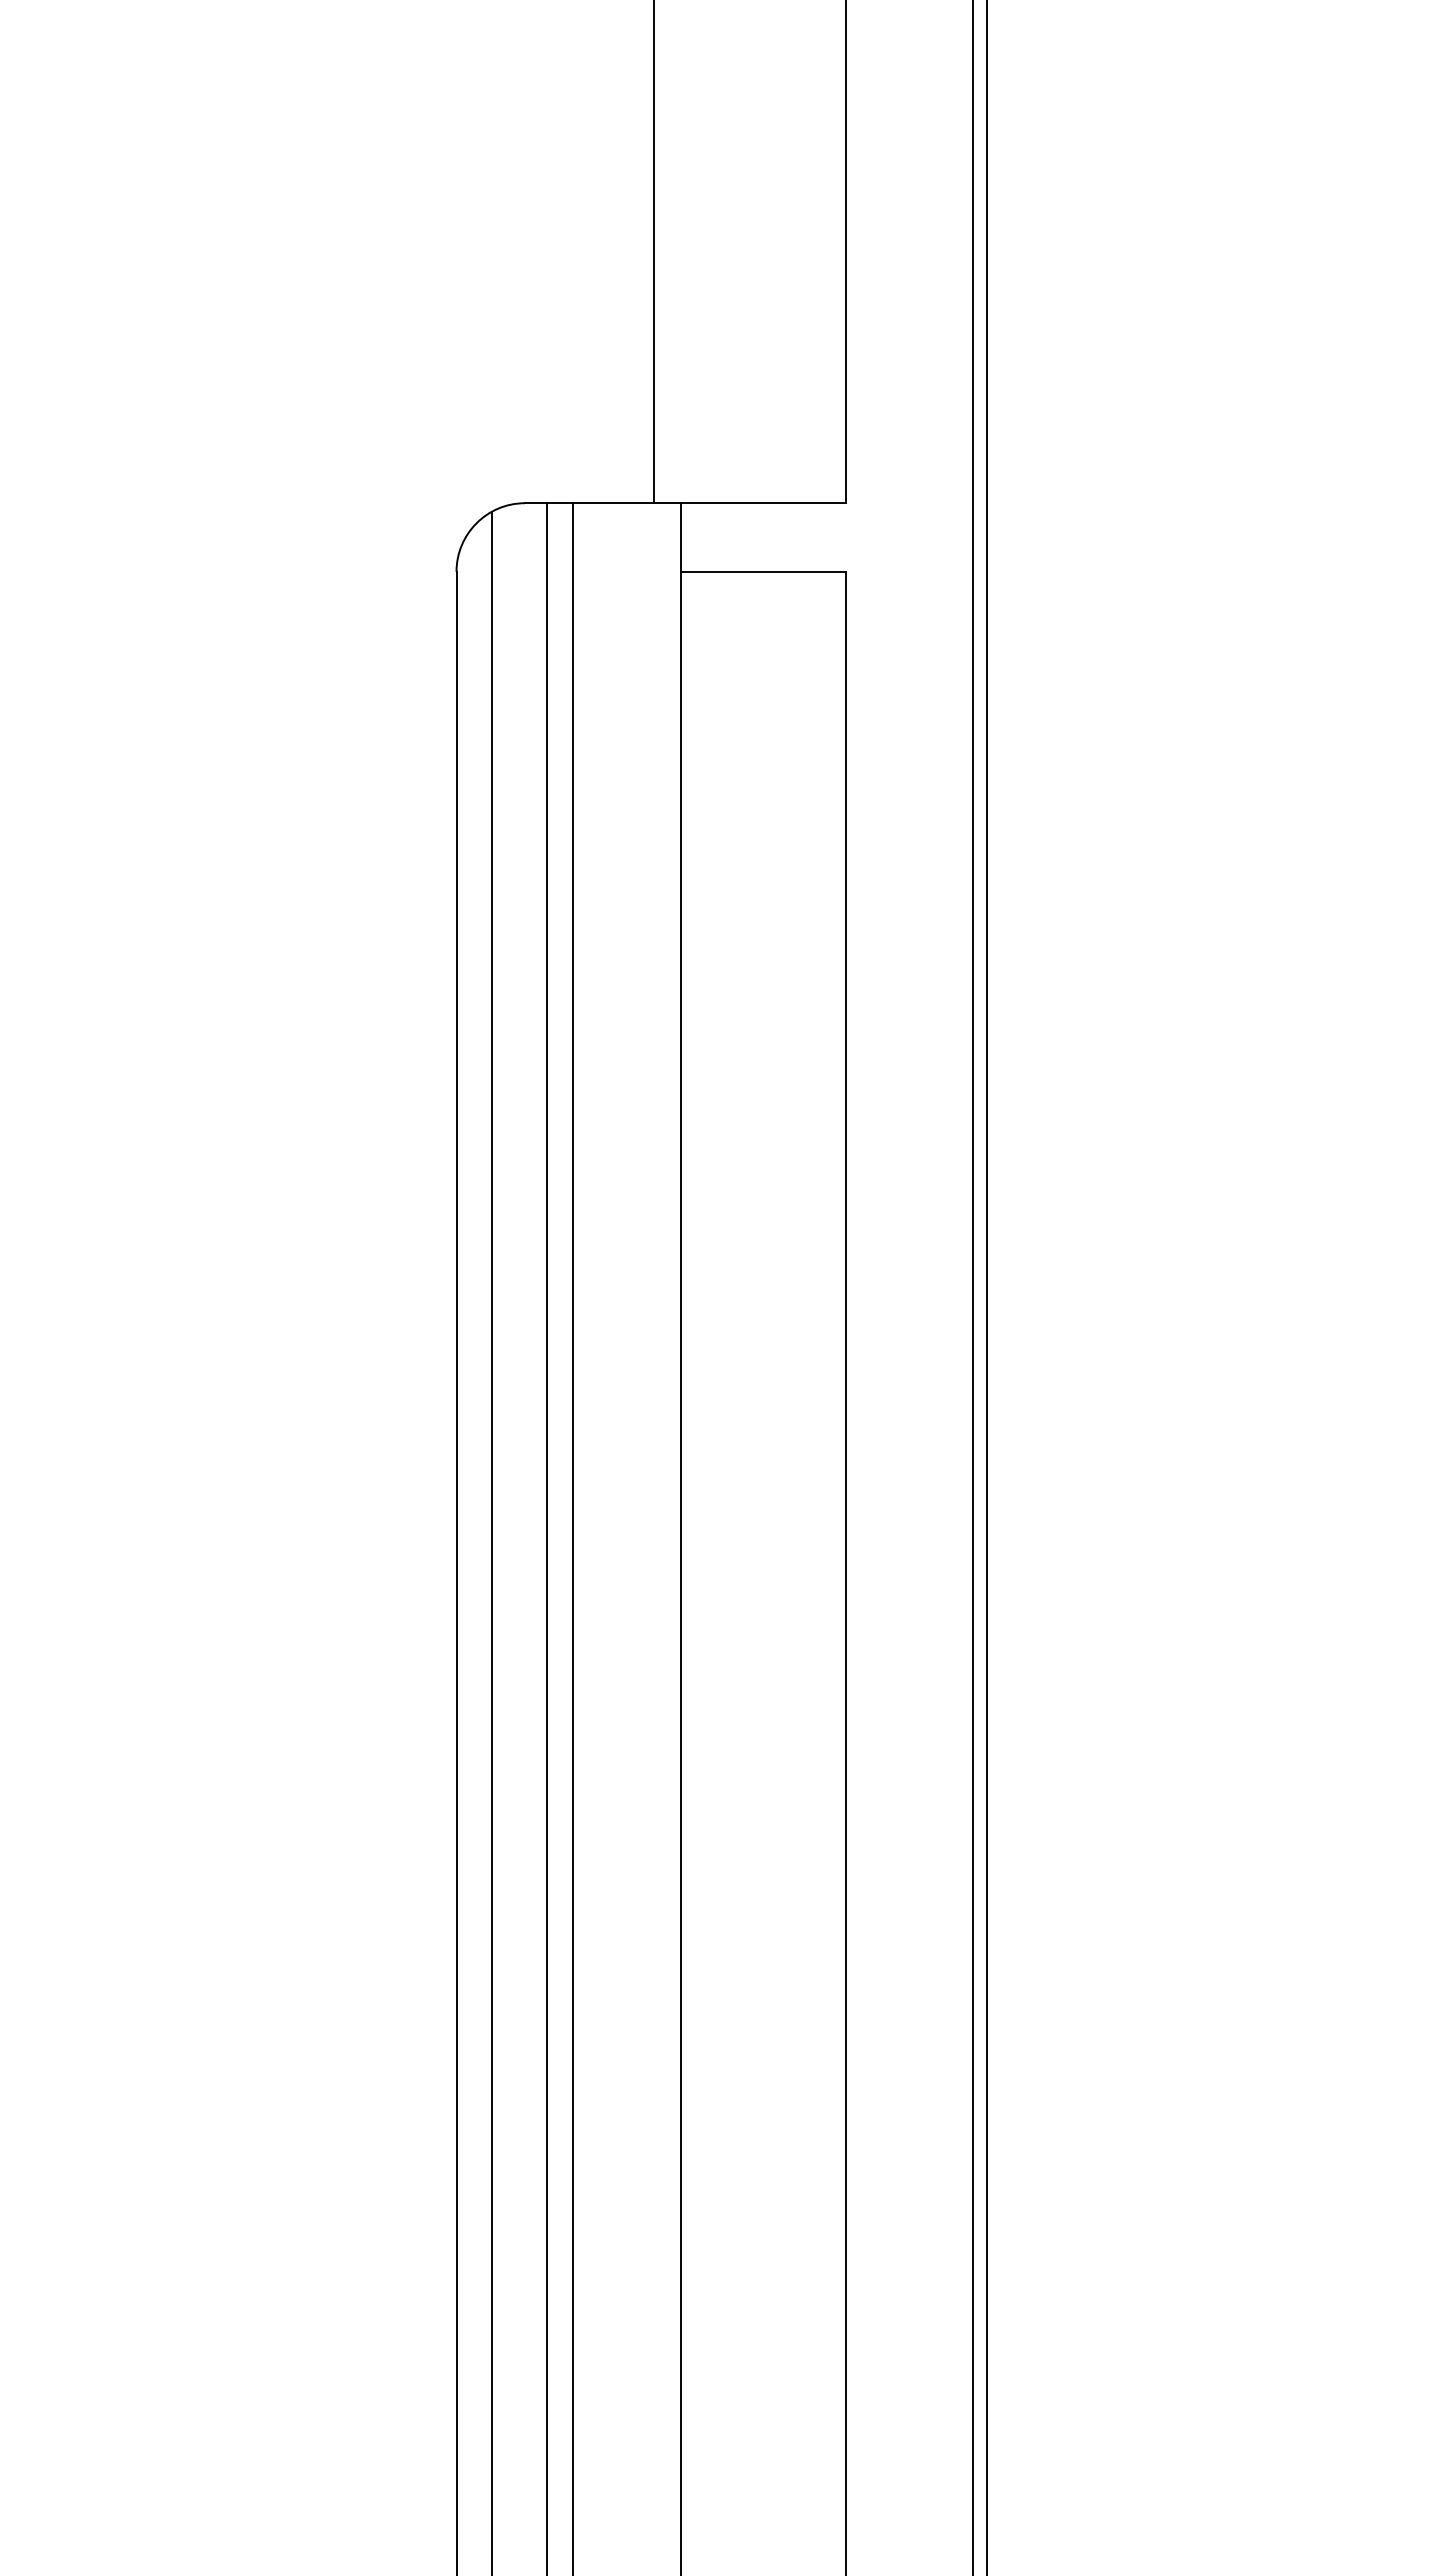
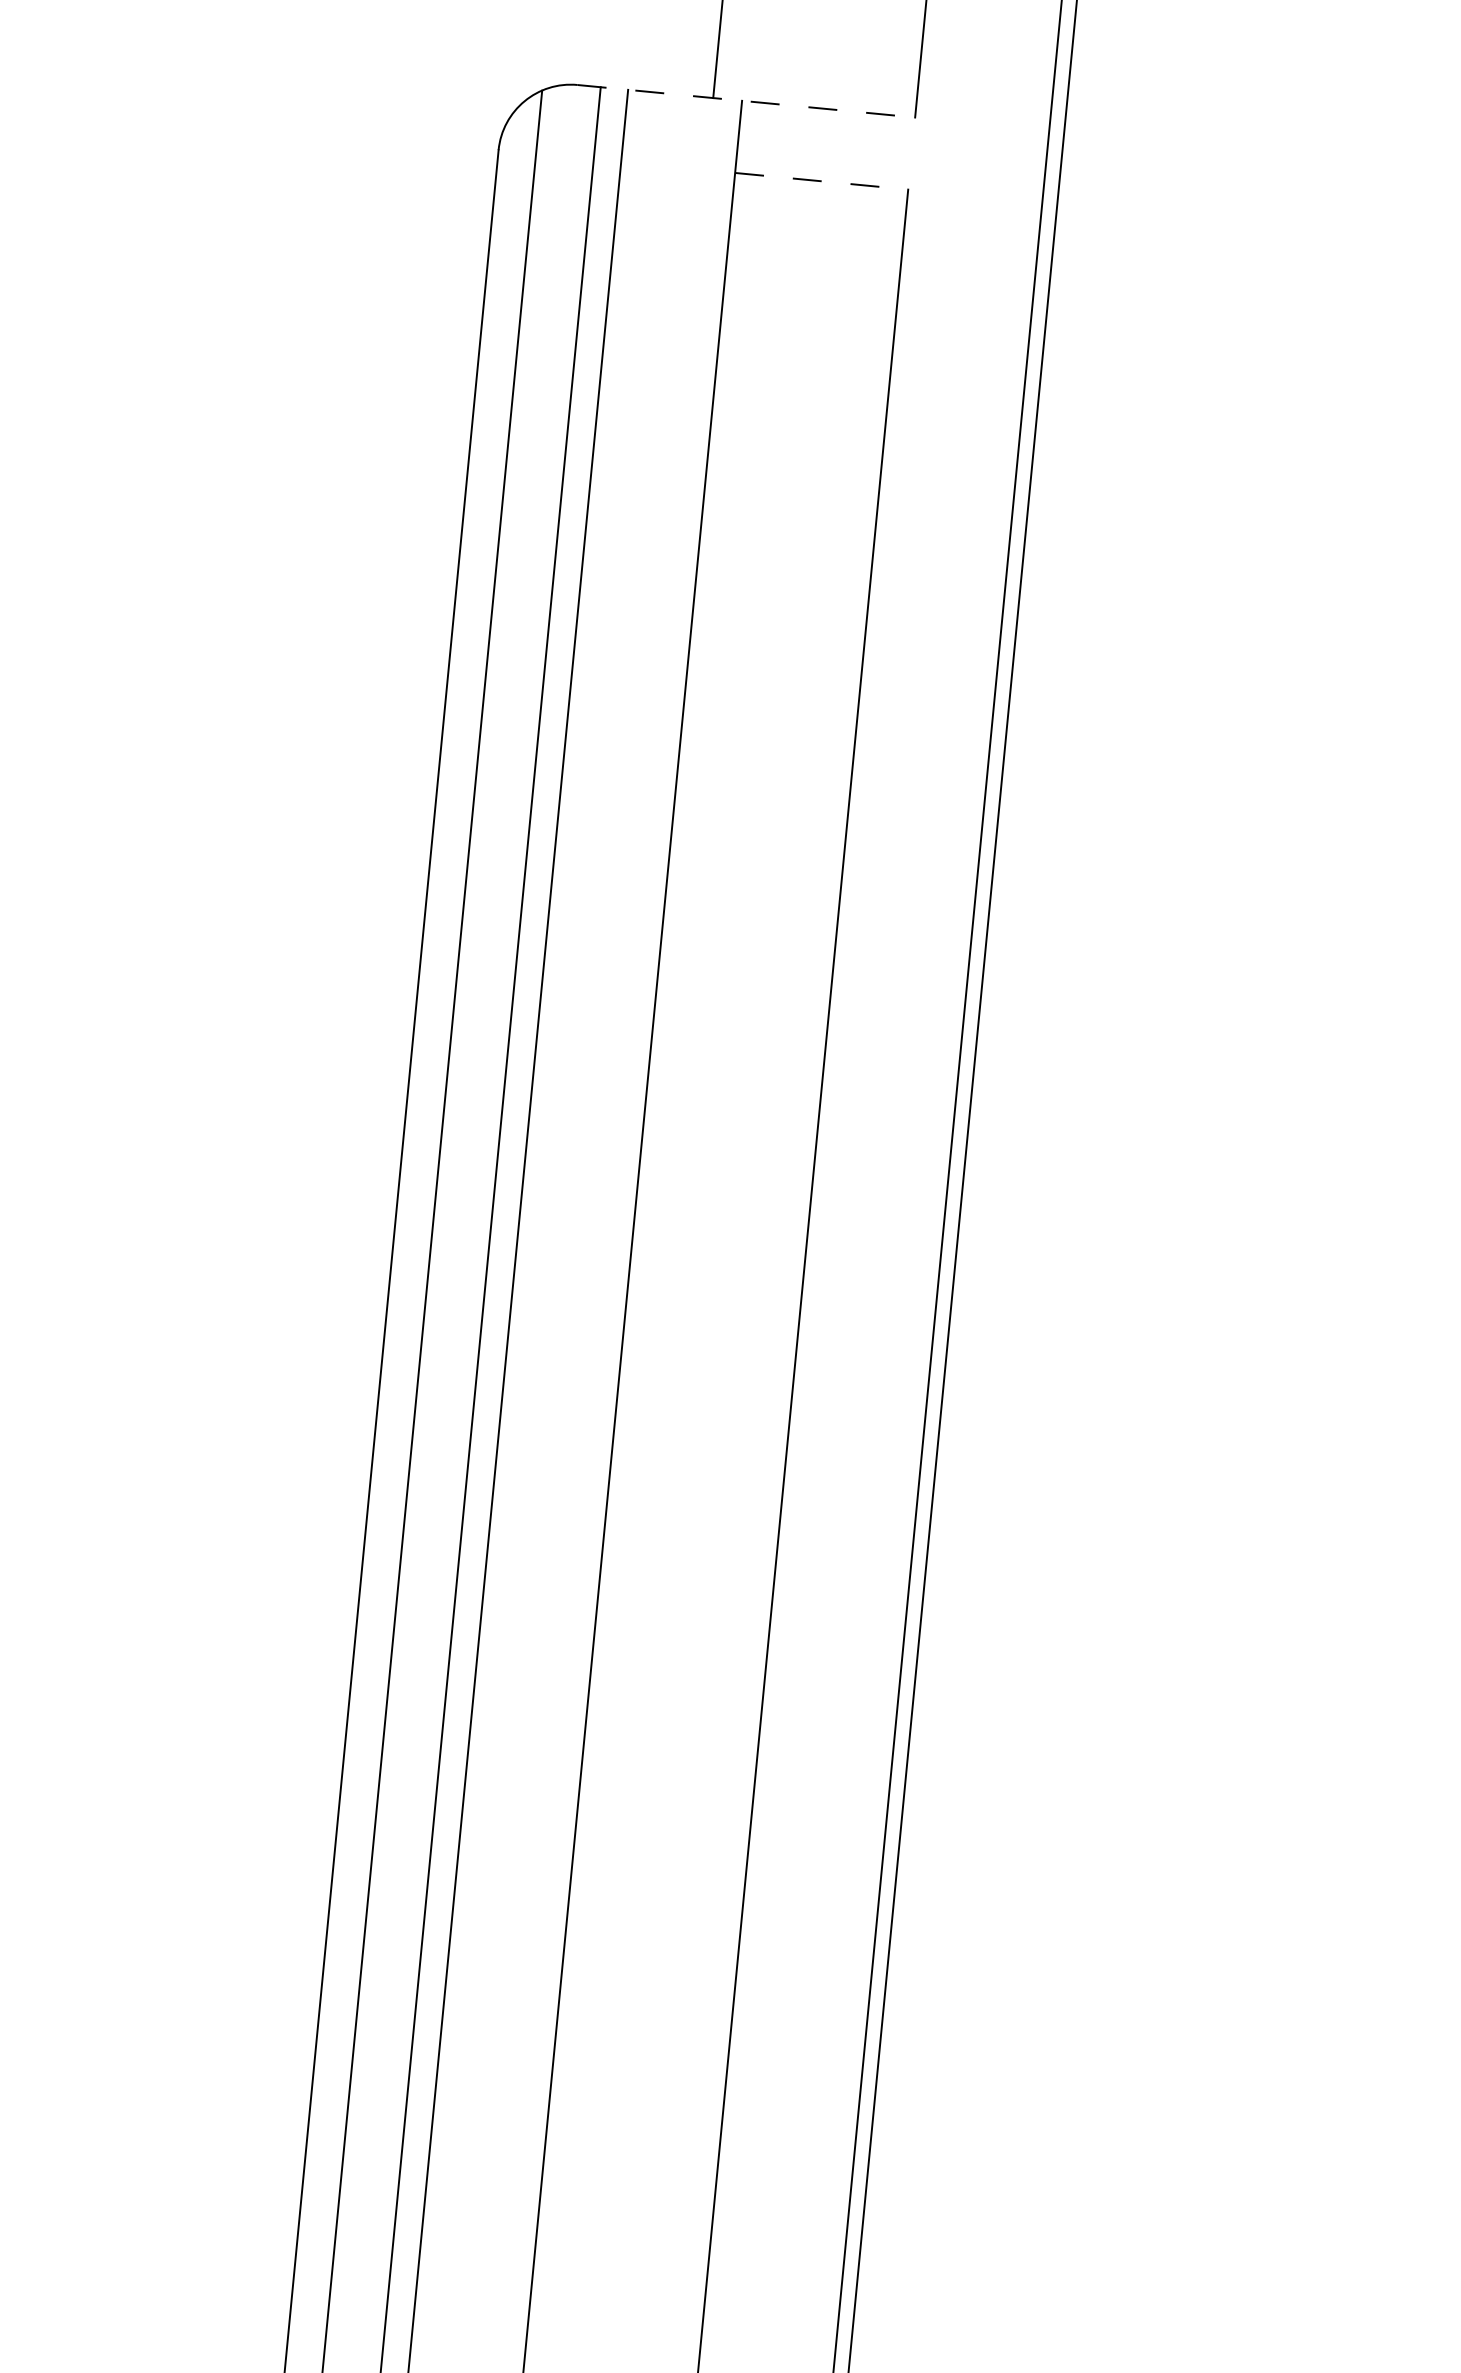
line: (685, 503) -> (746, 101), solid -> dashed
line: (764, 571) -> (822, 181), solid -> dashed

